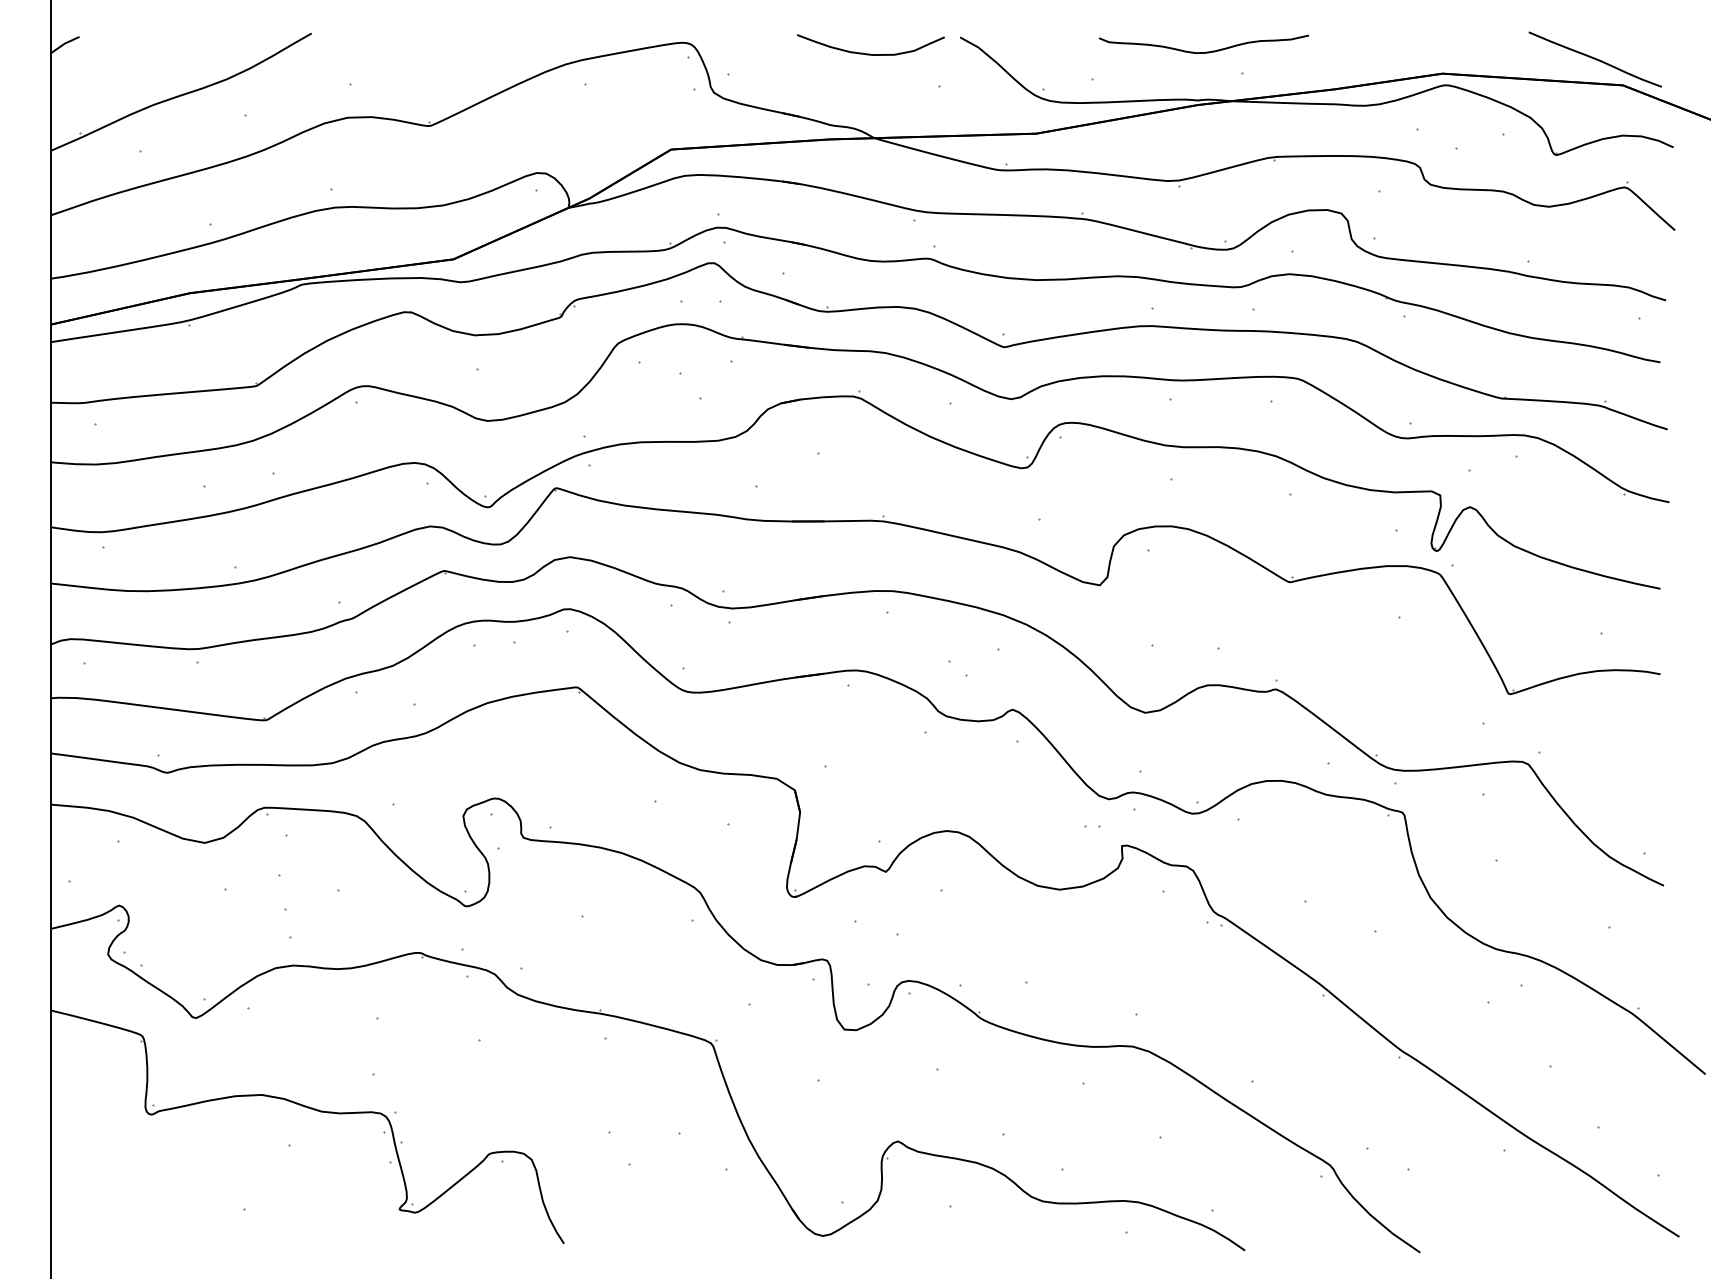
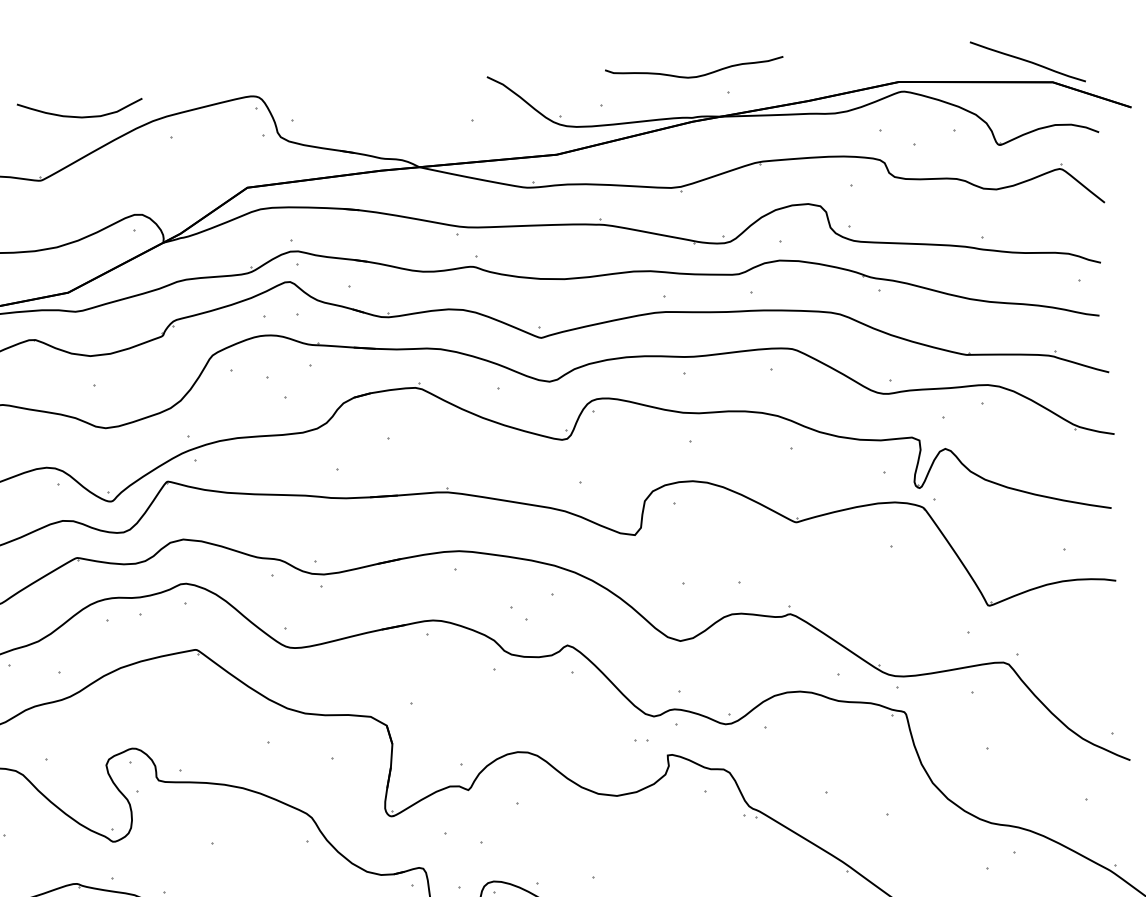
curve: (870, 53) -> (80, 116), moved

